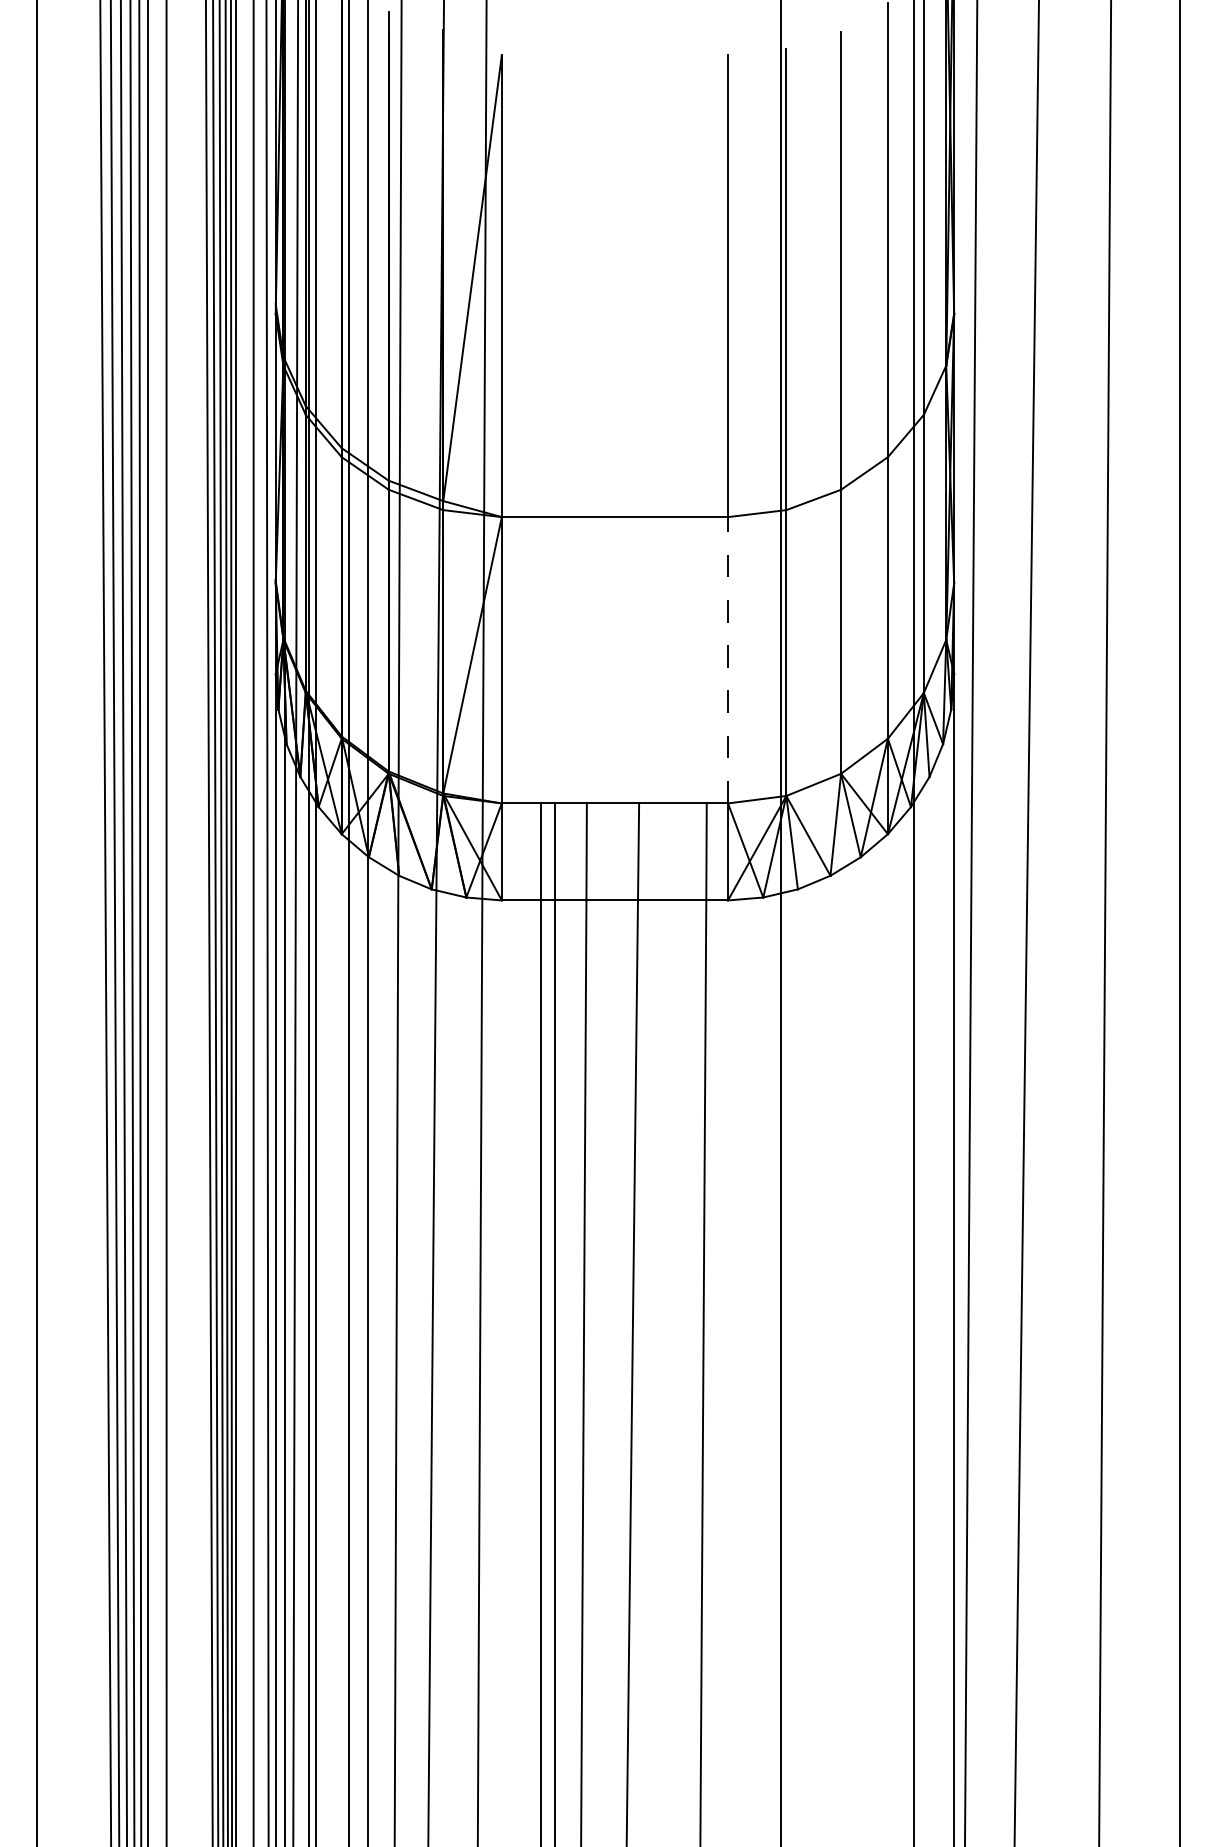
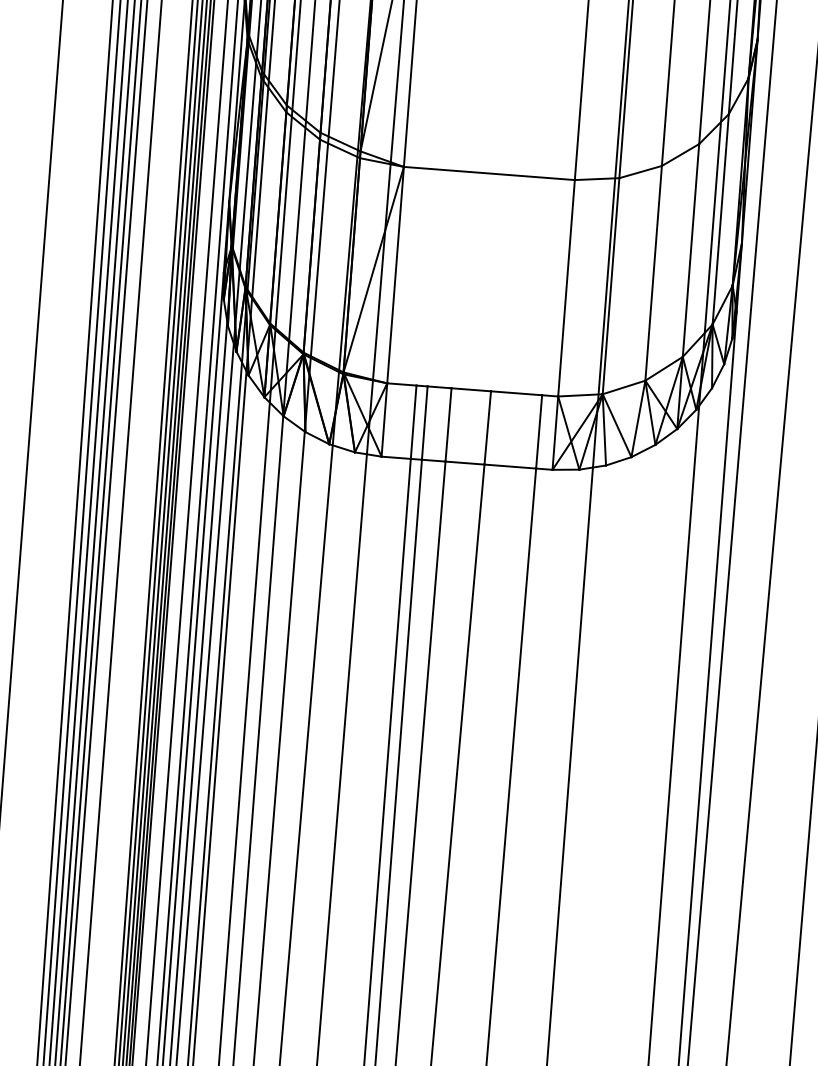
line: (728, 659) -> (566, 287), dashed -> solid

